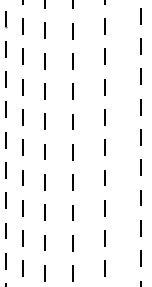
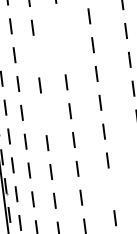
line: (72, 31) -> (58, 25), removed
line: (44, 61) -> (35, 56), removed
line: (72, 61) -> (62, 53), removed
line: (44, 121) -> (43, 114), removed
line: (104, 208) -> (111, 189), removed

